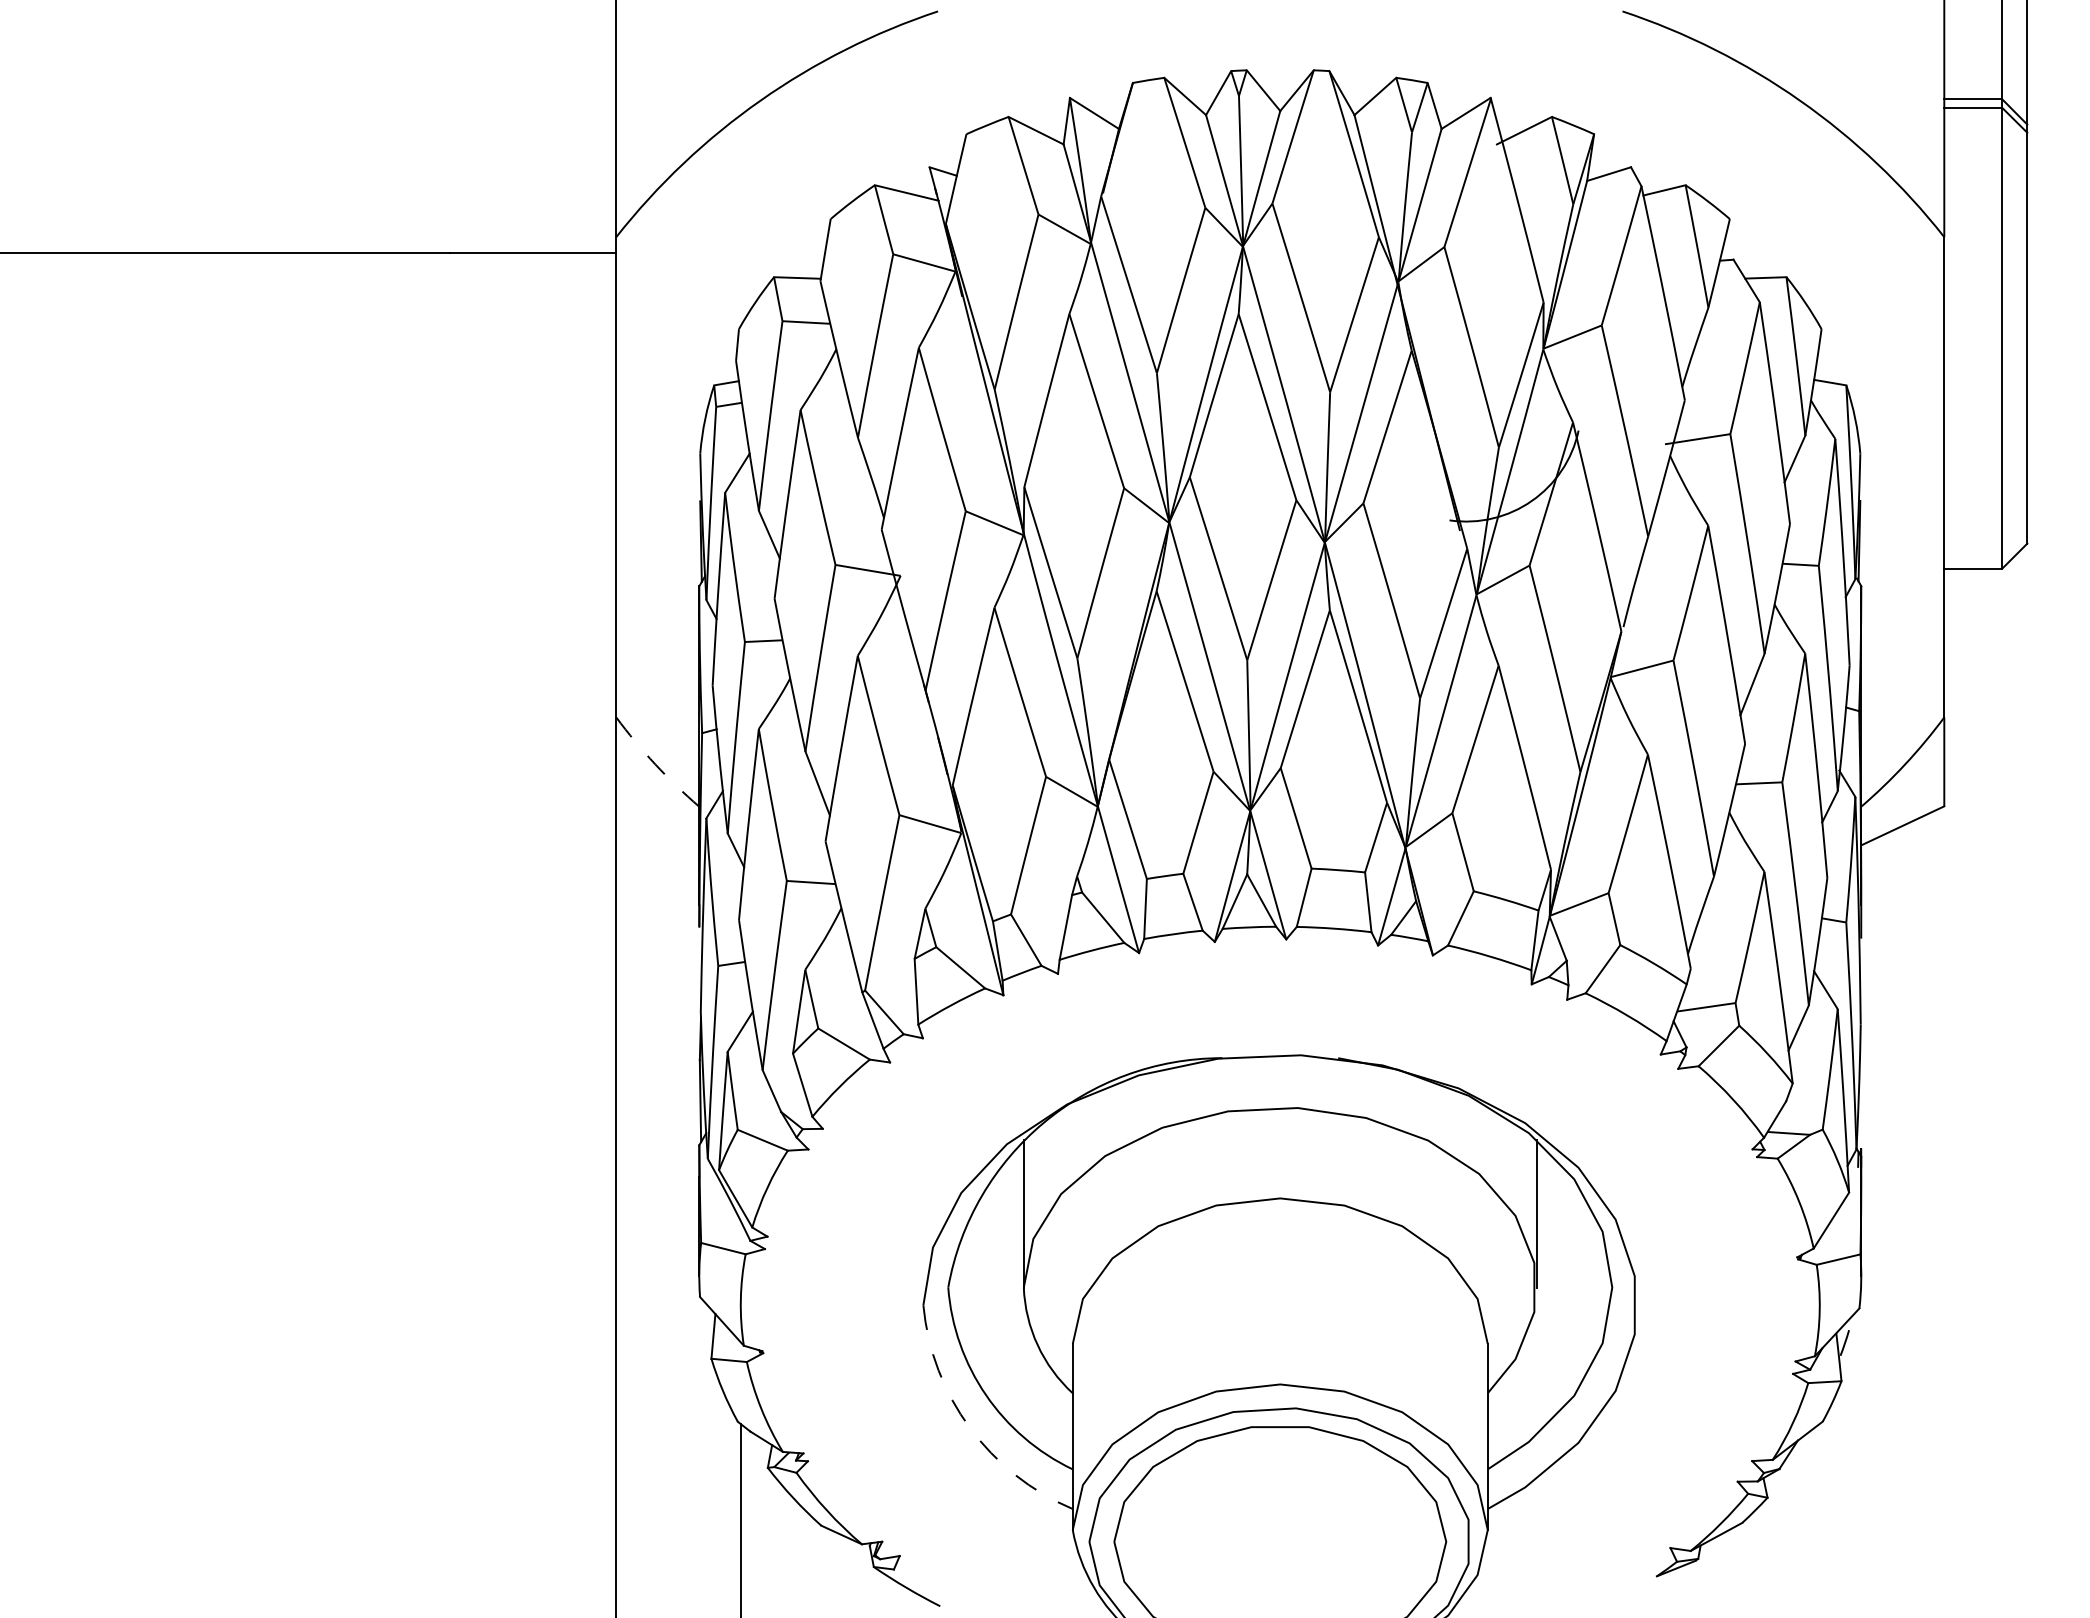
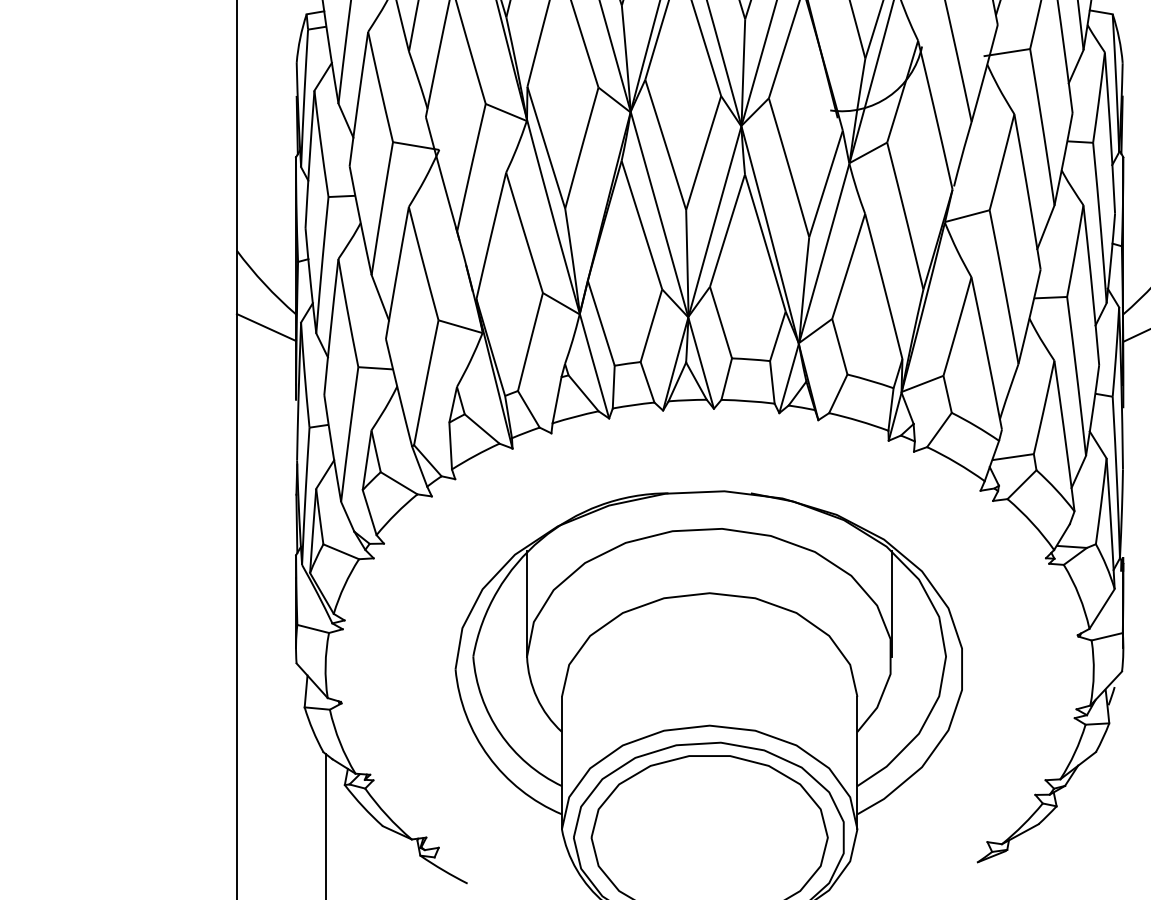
arc: (655, 764) -> (264, 284), dashed -> solid
line: (657, 825) -> (266, 327), added
arc: (969, 1427) -> (488, 756), dashed -> solid

